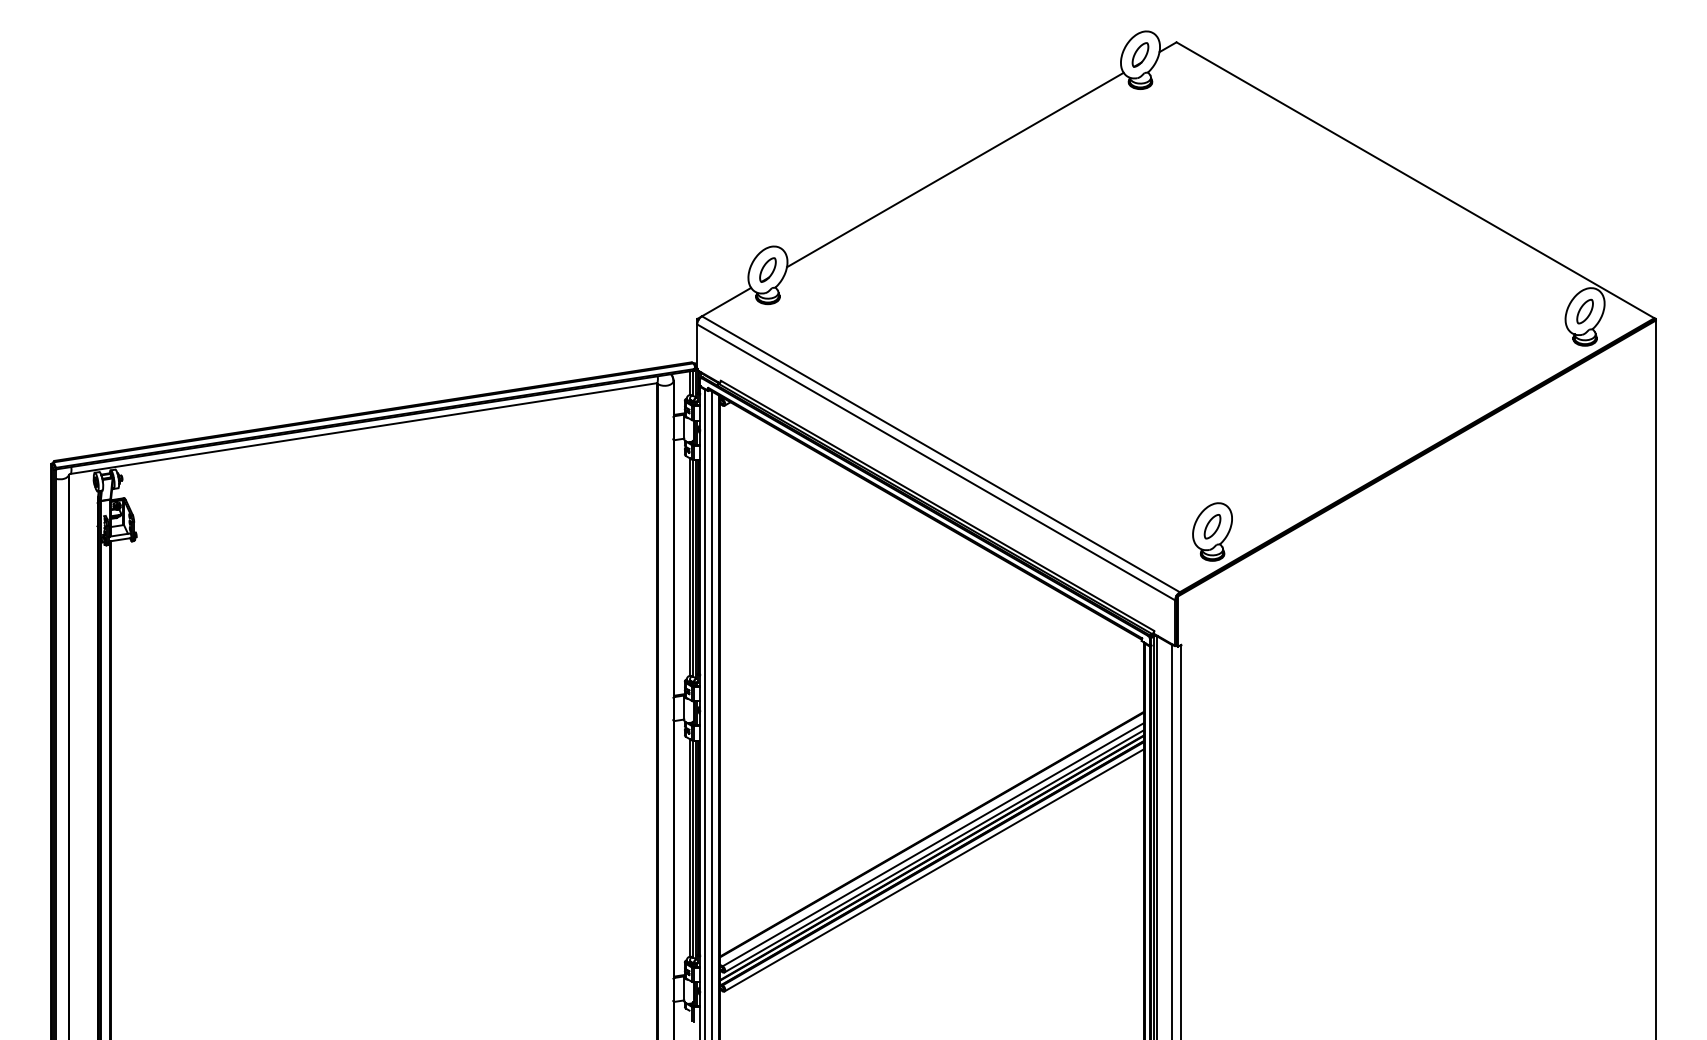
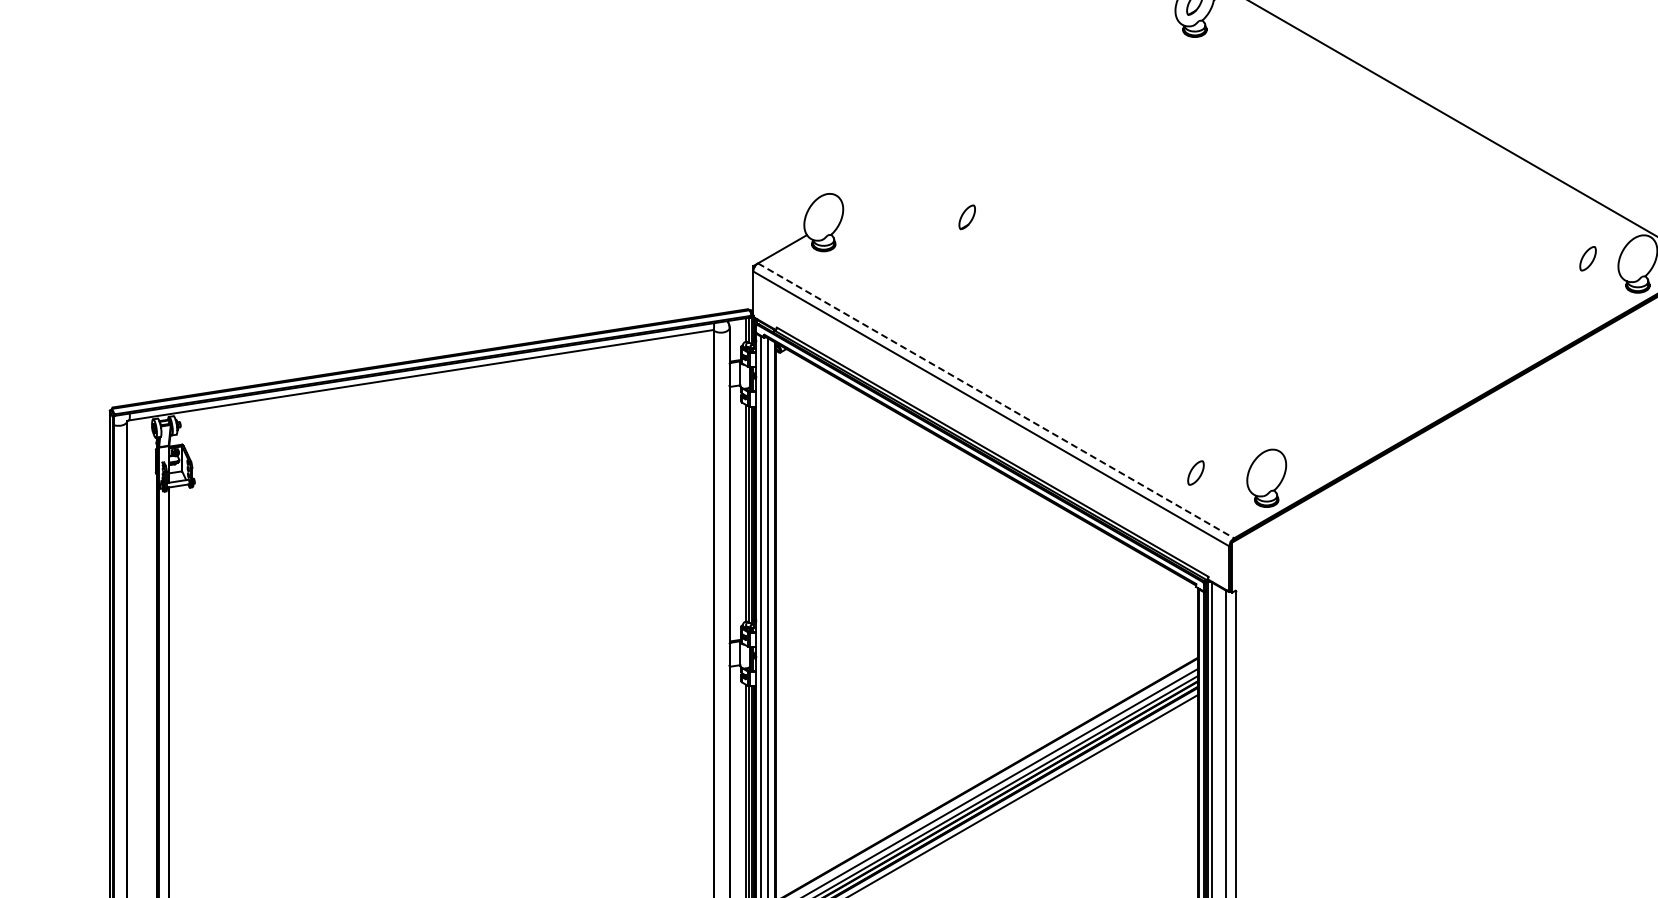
line: (955, 169) -> (1010, 117), removed
part: (767, 269) -> (966, 216), moved
part: (1584, 311) -> (1587, 258), moved
line: (940, 454) -> (995, 401), solid -> dashed
part: (1212, 526) -> (1195, 472), moved

